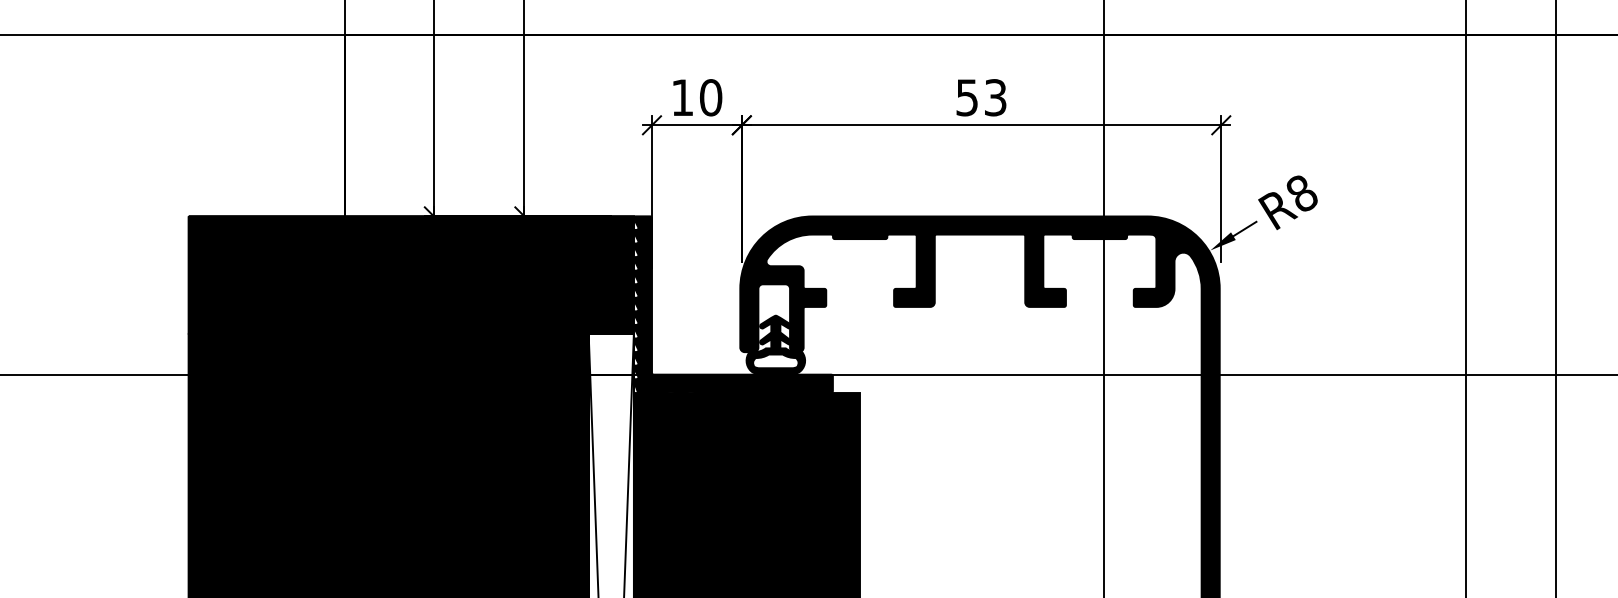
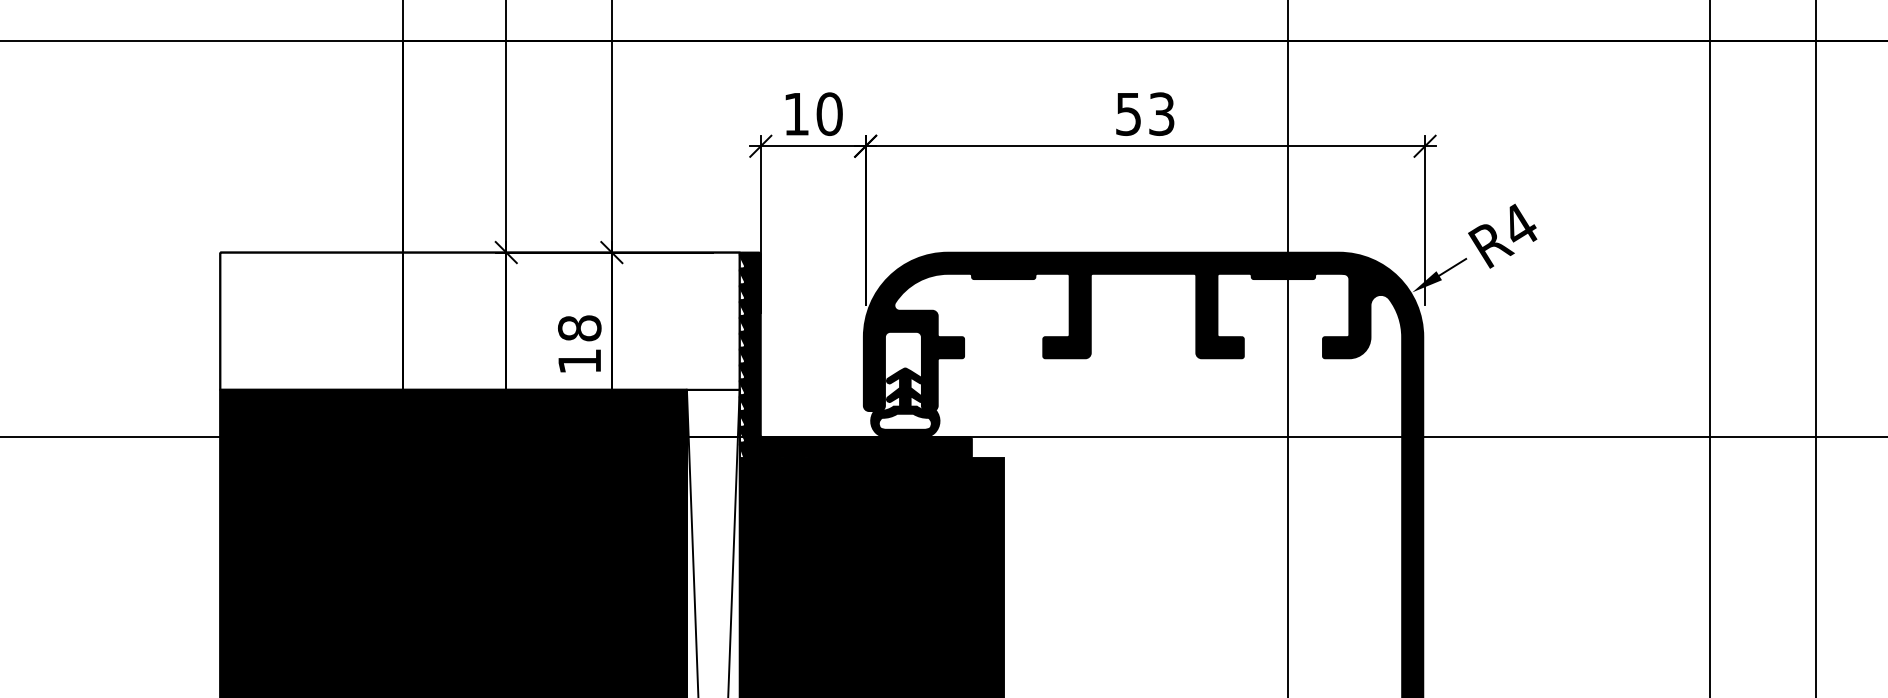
text: (1302, 192) -> (1519, 224), R8 -> R4
fill: (410, 274) -> (479, 320), removed

